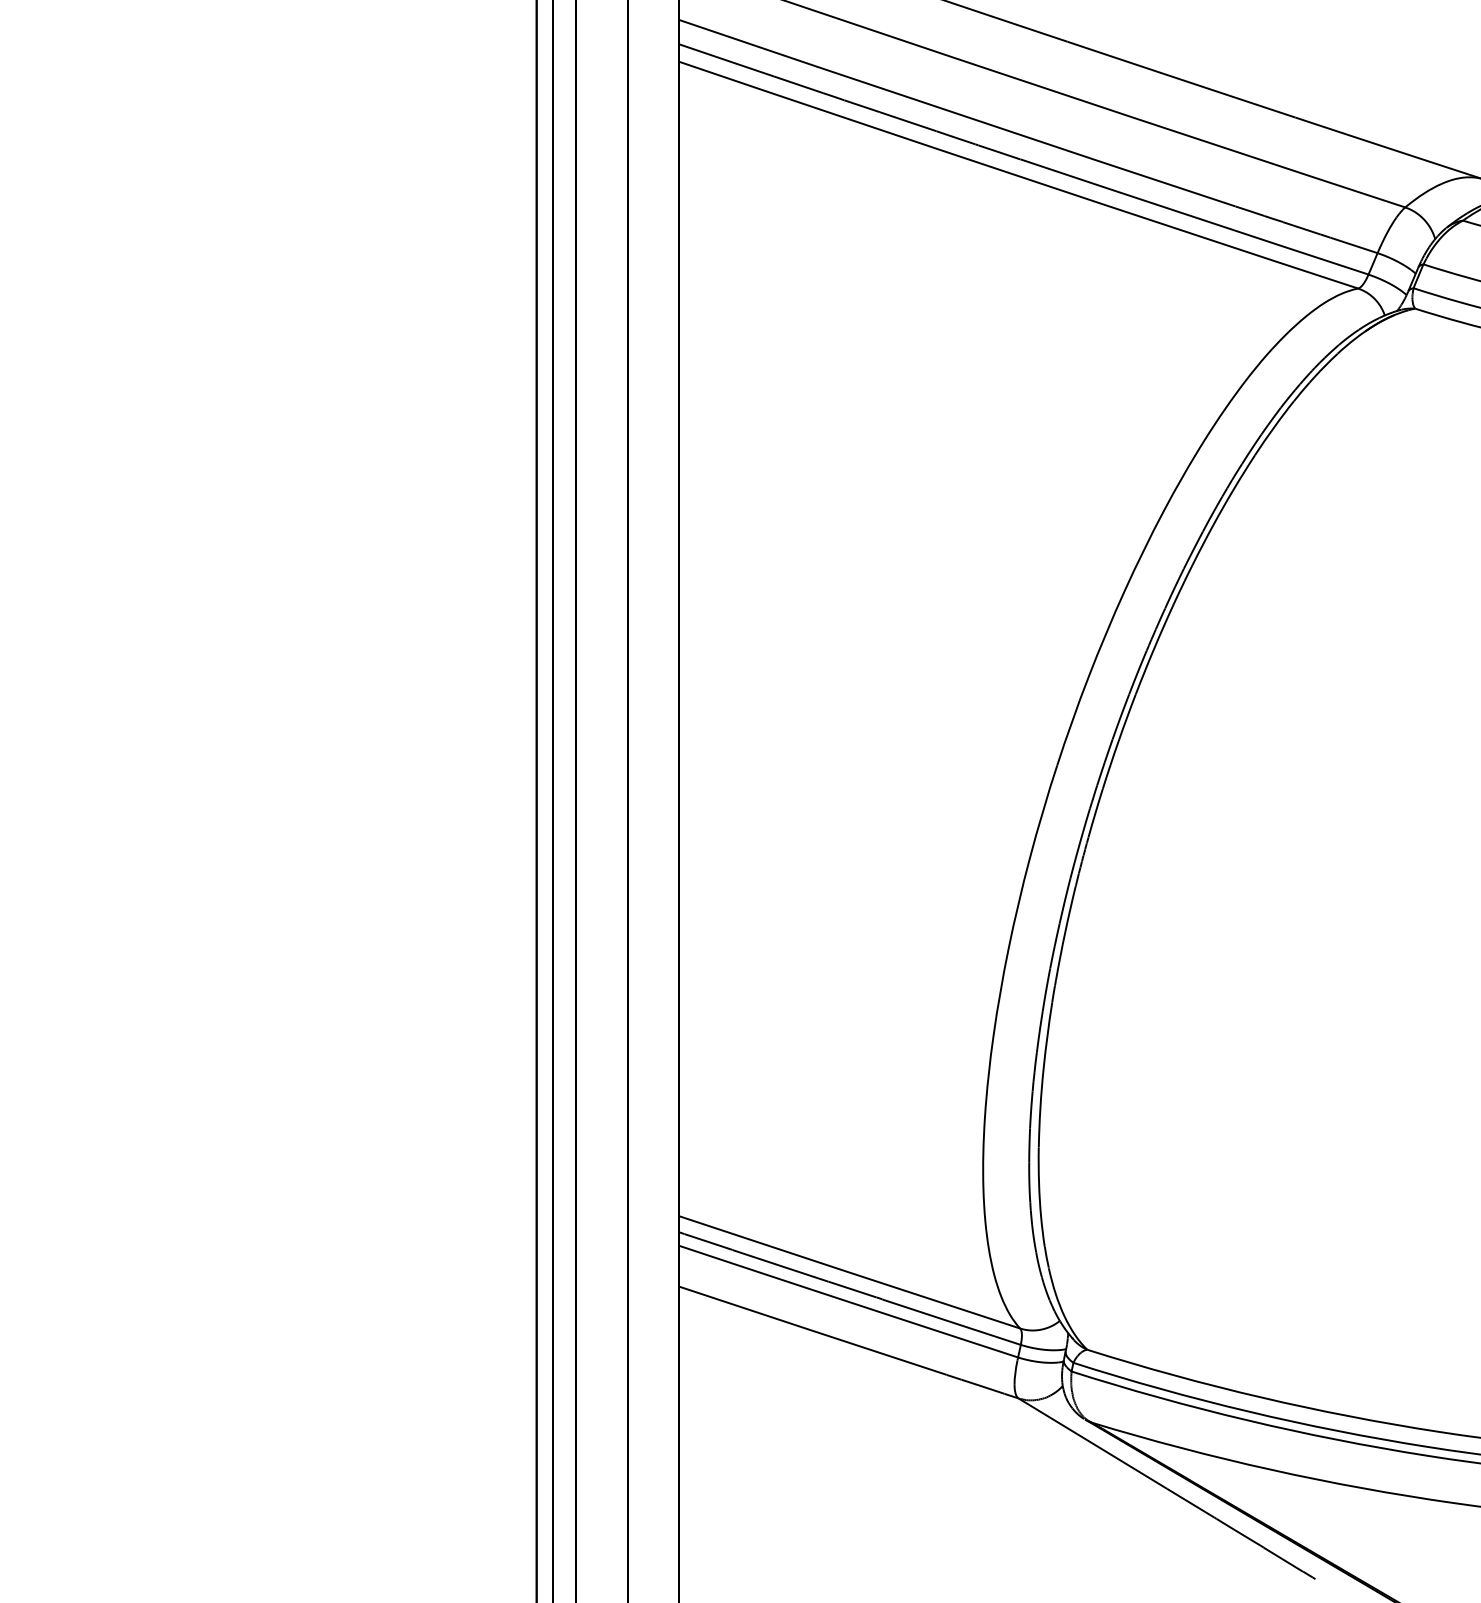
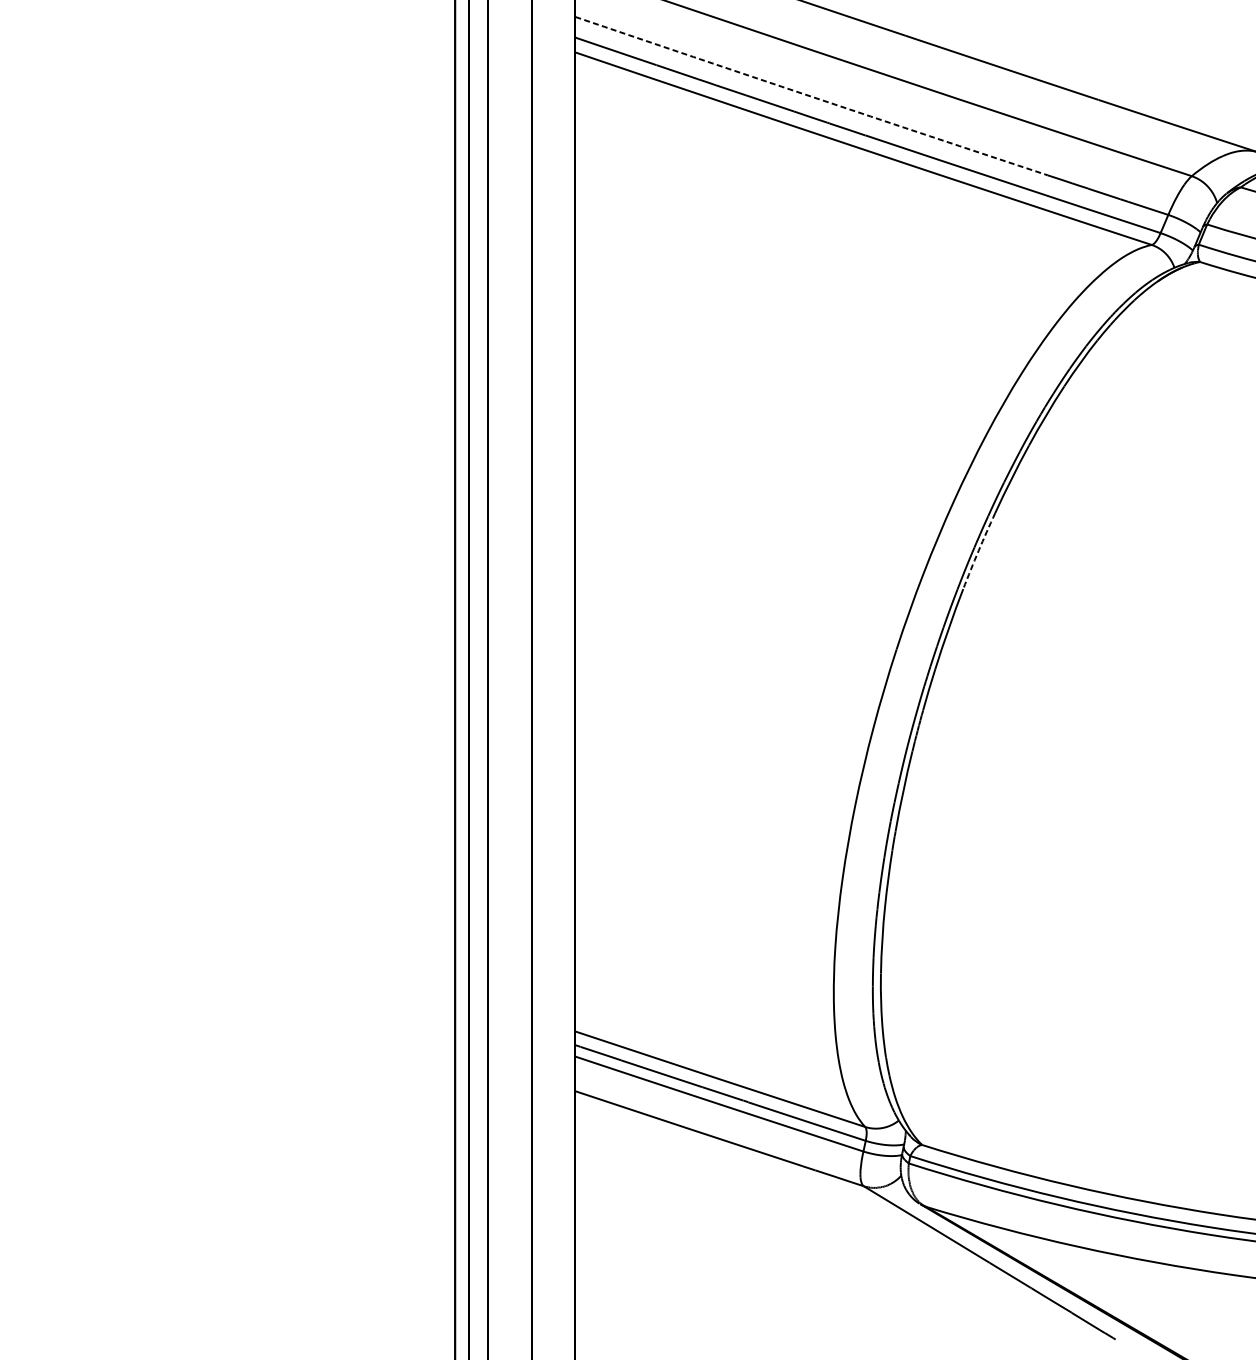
arc: (956, 113) -> (811, 96), solid -> dashed
arc: (1153, 649) -> (978, 551), solid -> dashed

